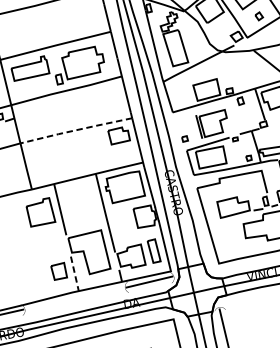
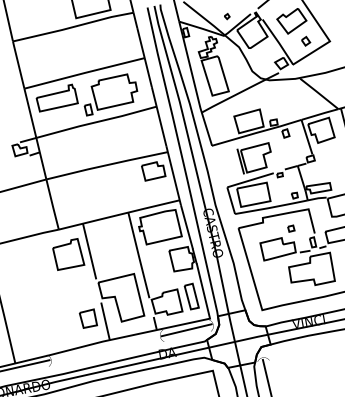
line: (76, 130) -> (107, 165), dashed -> solid
part: (185, 138) -> (291, 228), moved
line: (74, 274) -> (105, 321), dashed -> solid

